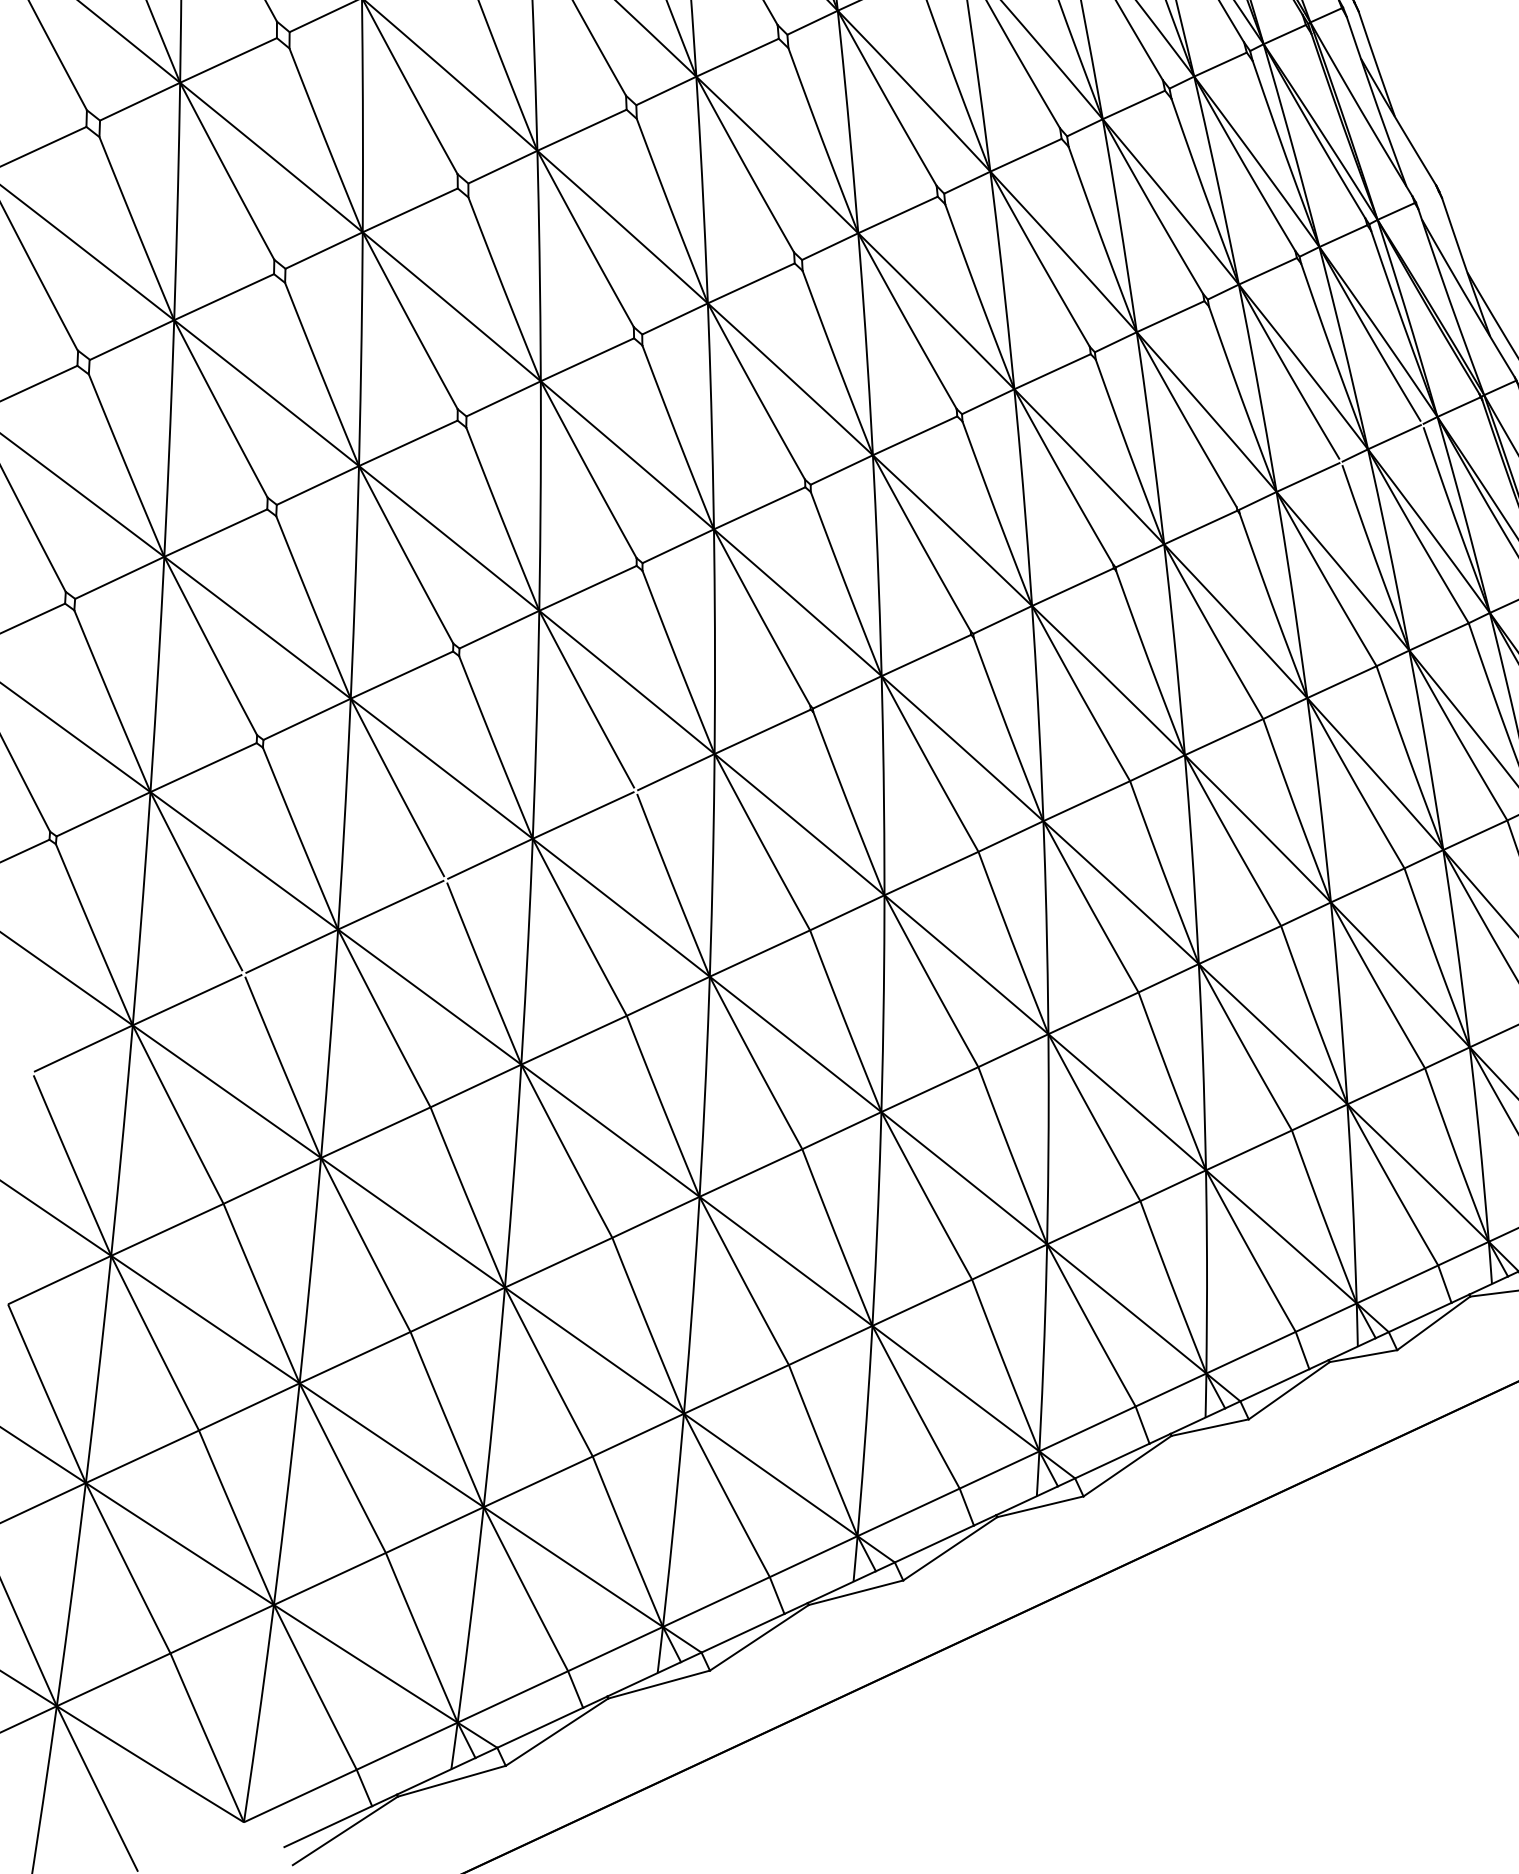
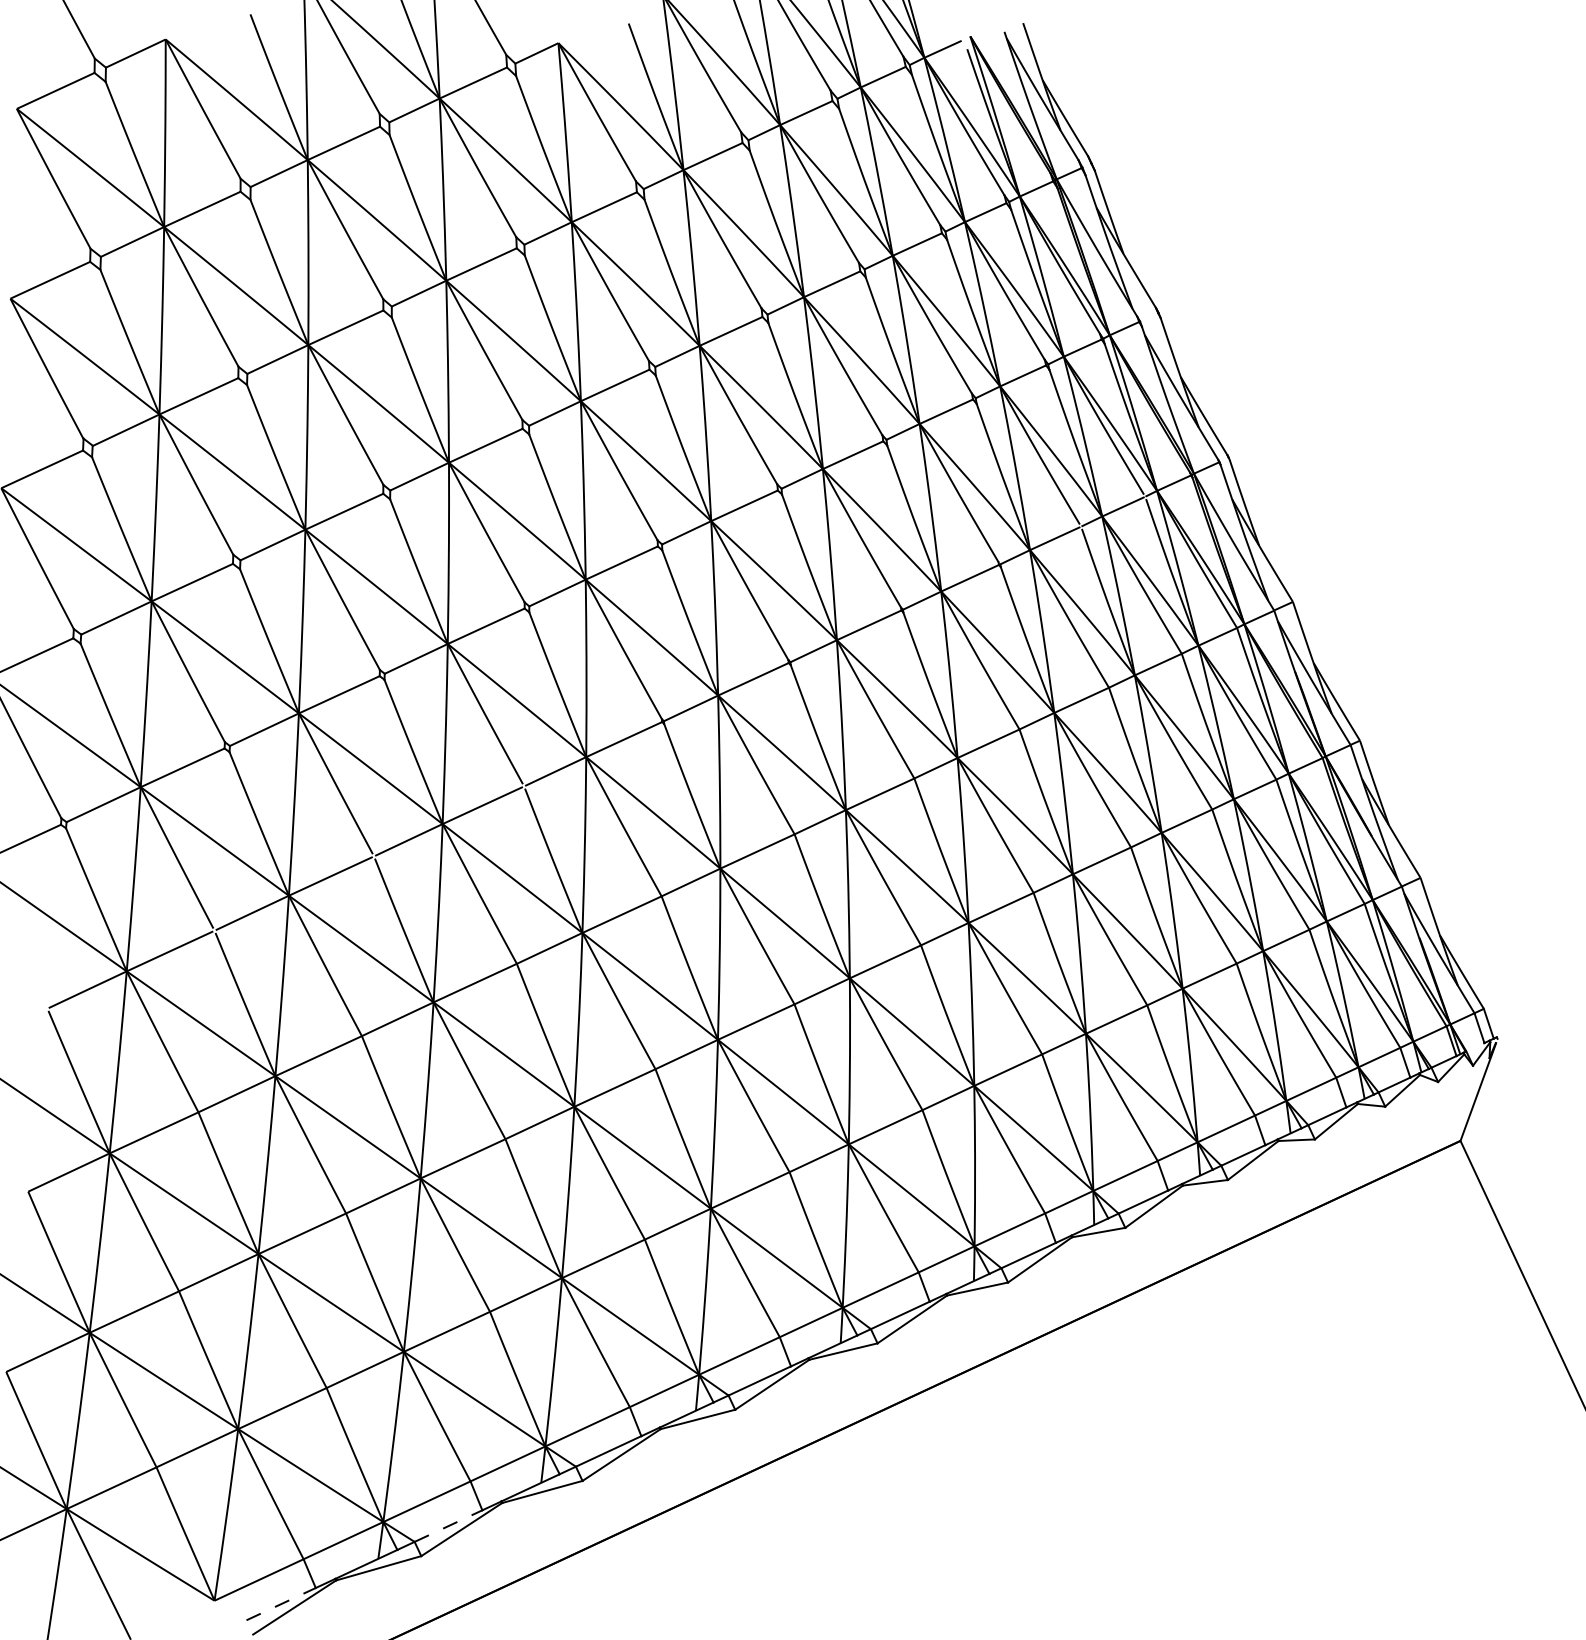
line: (540, 1727) -> (448, 1525), solid -> dashed
line: (328, 1825) -> (281, 1603), solid -> dashed

